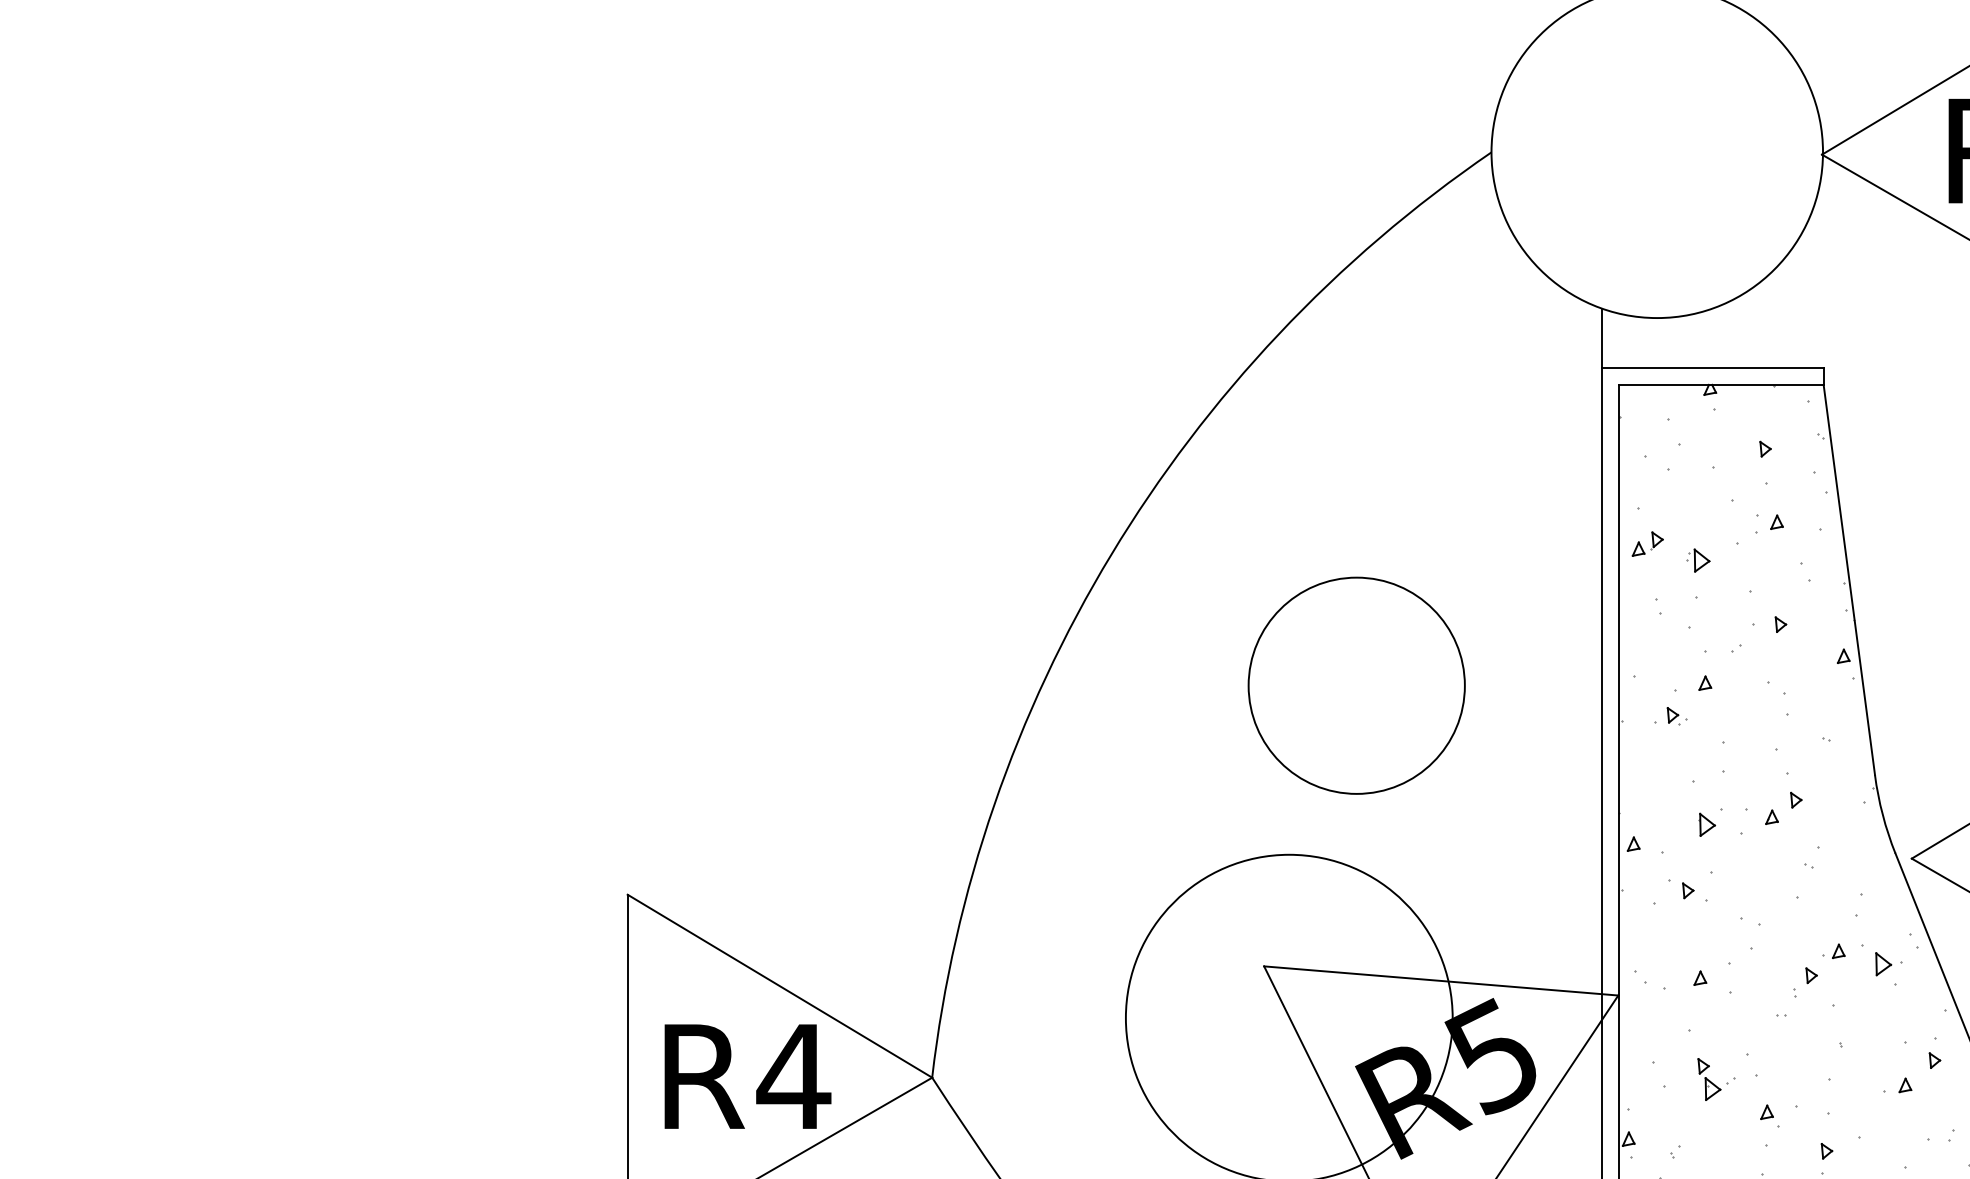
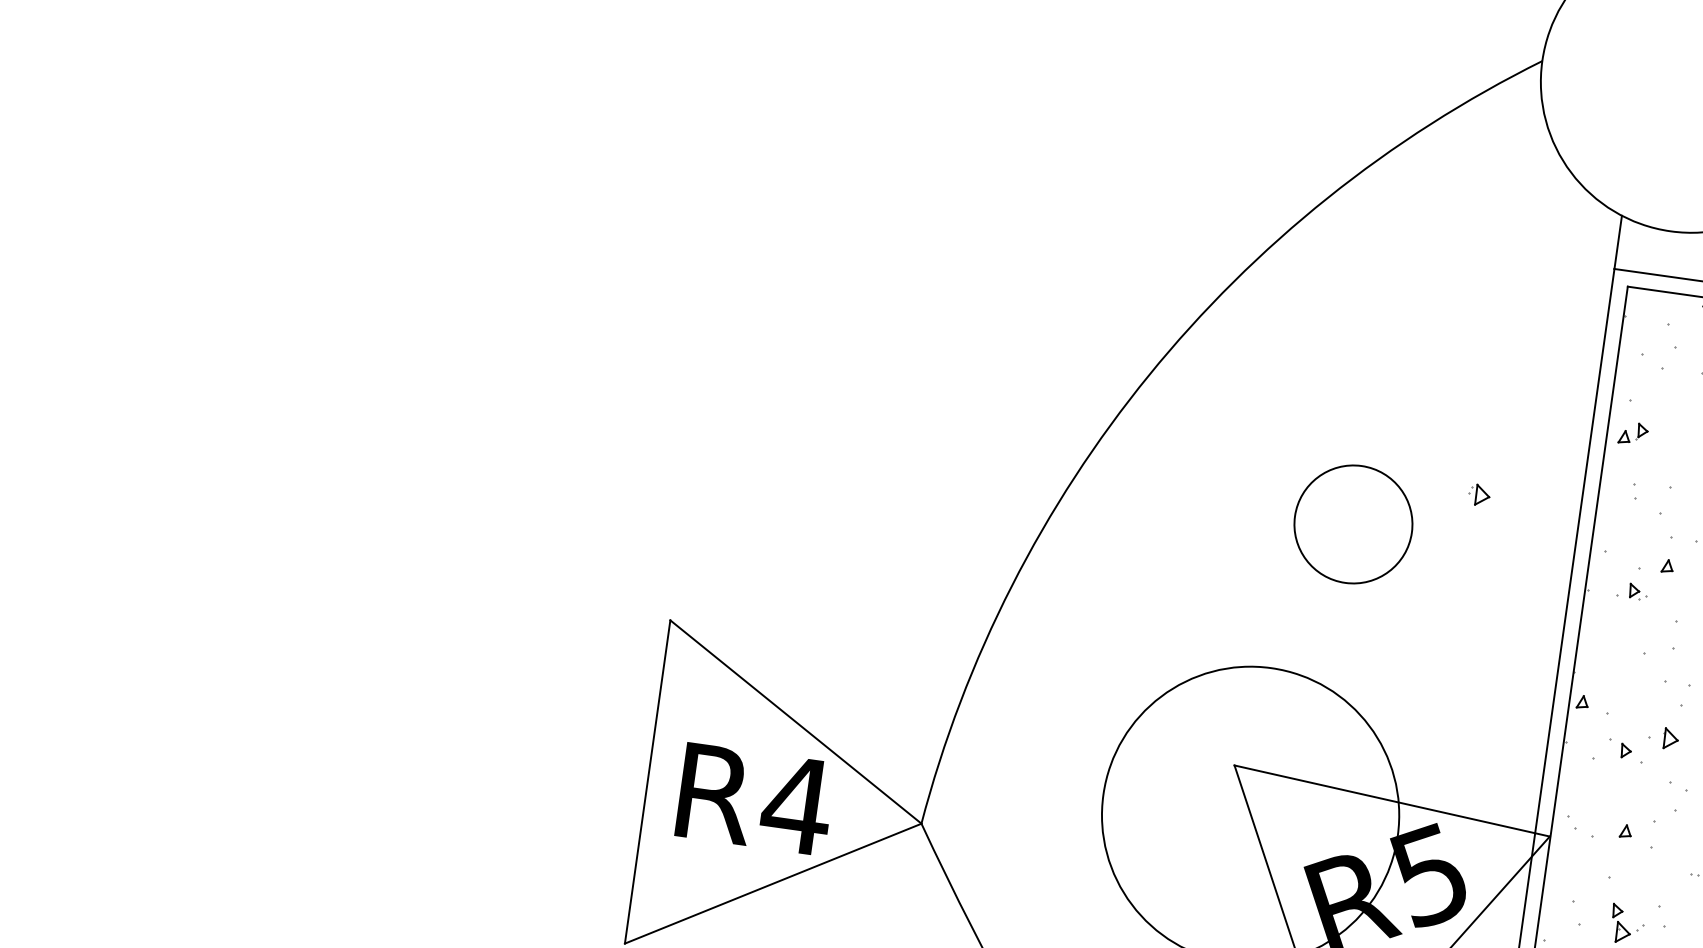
part: (1698, 560) -> (1479, 495), moved
circle: (1356, 685) -> (1353, 524), size x0.6
part: (1706, 824) -> (1670, 738), moved

